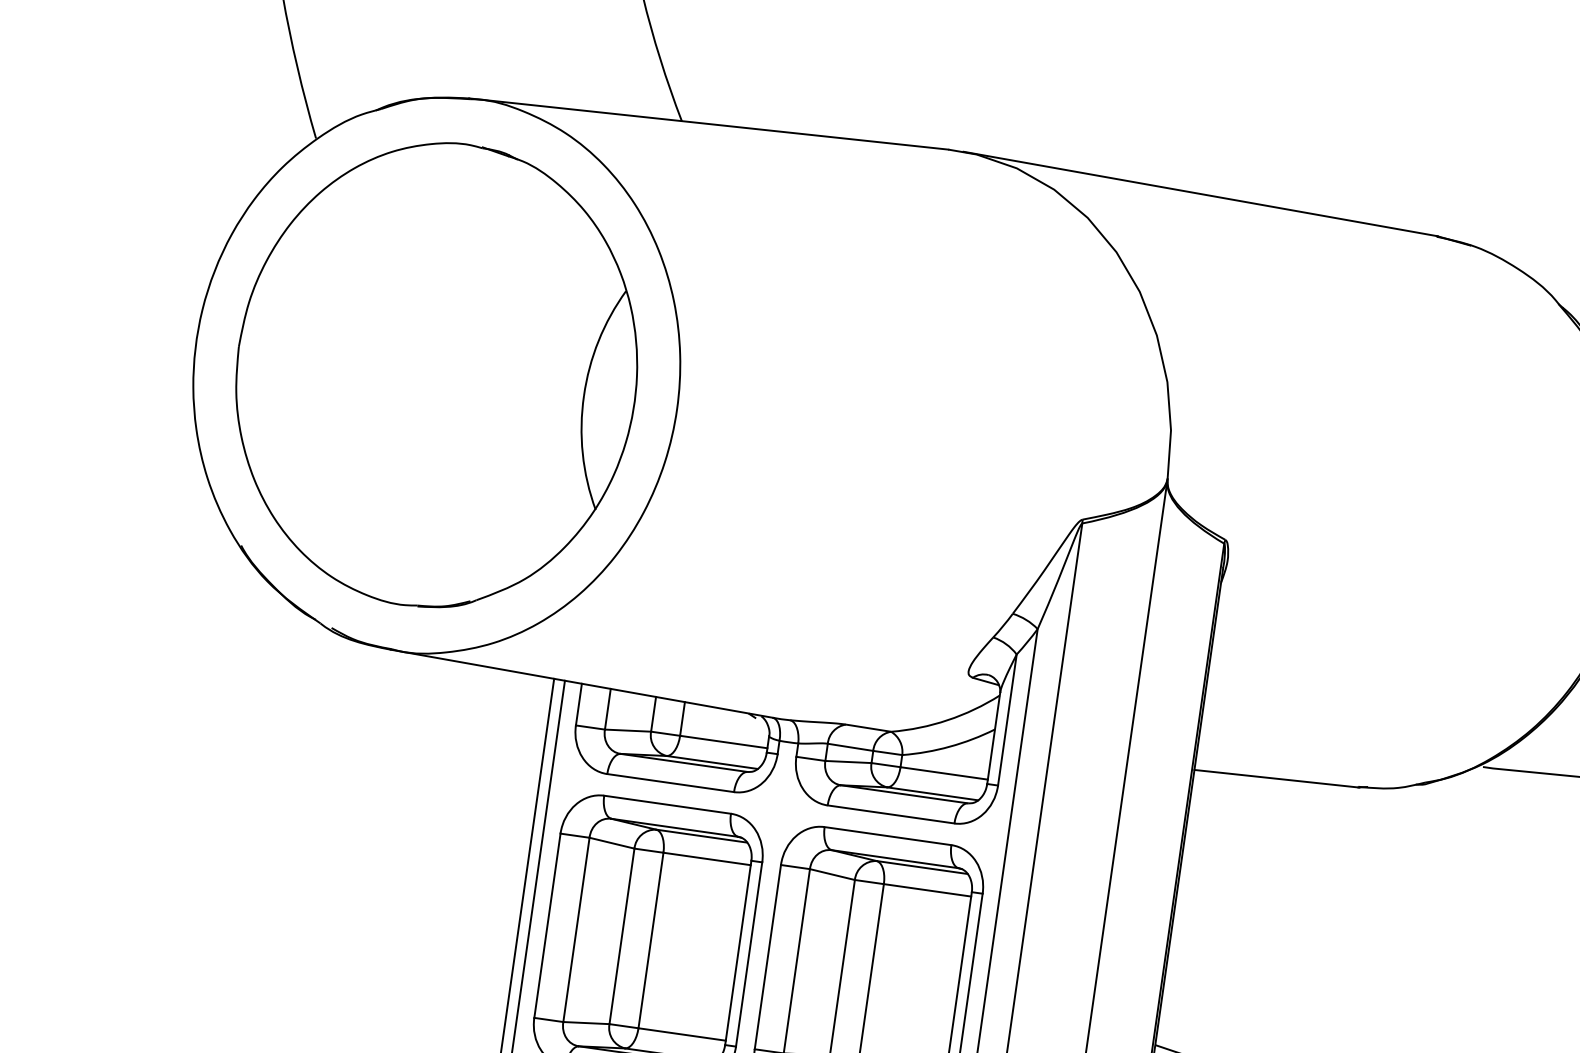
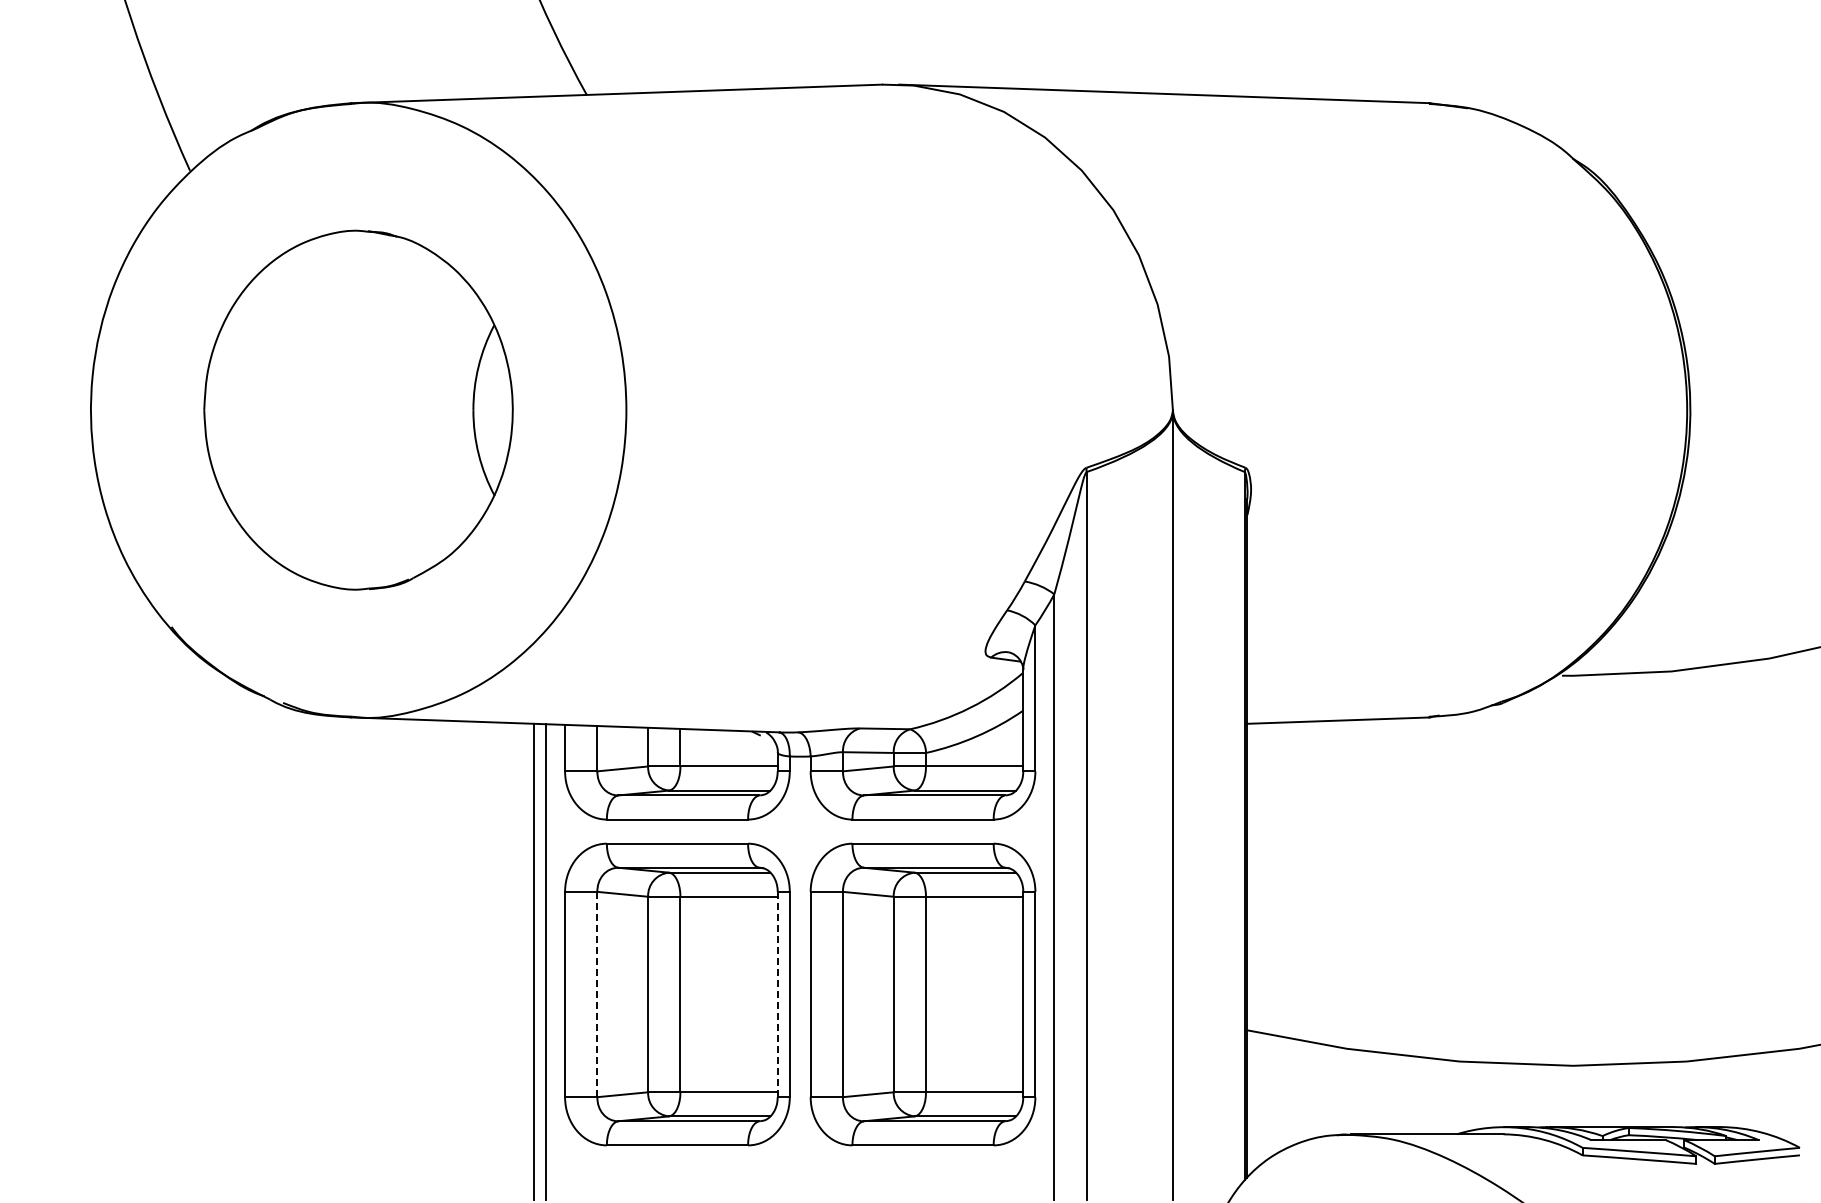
part: (436, 374) -> (358, 409), size x0.7
line: (576, 929) -> (597, 994), solid -> dashed
line: (738, 952) -> (777, 994), solid -> dashed

